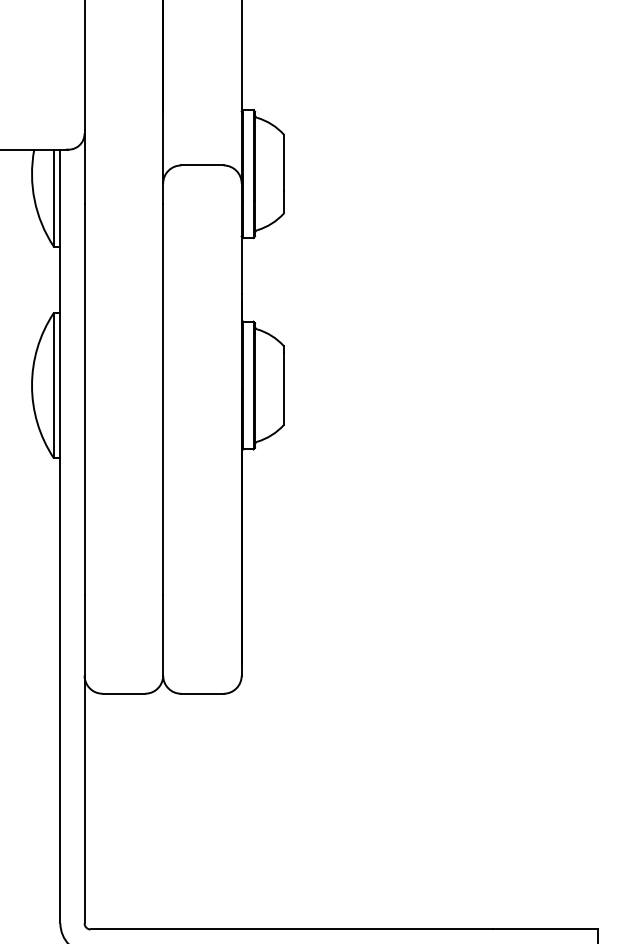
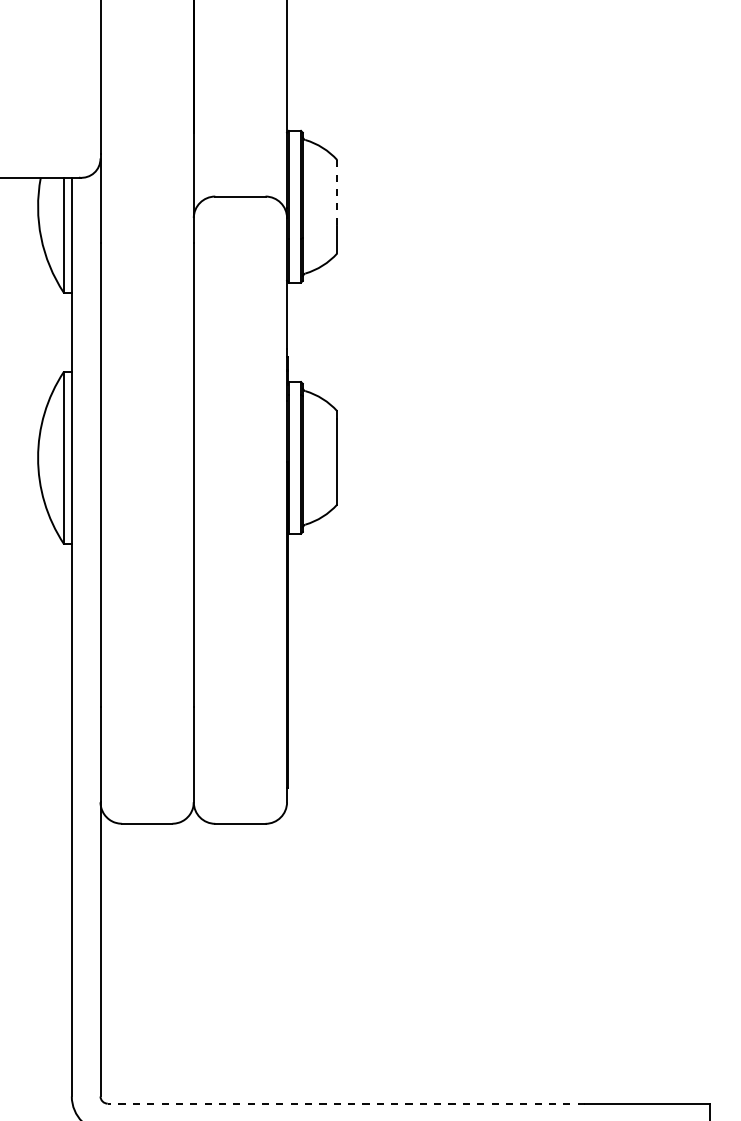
line: (284, 162) -> (337, 193), solid -> dashed
line: (291, 929) -> (346, 1103), solid -> dashed

